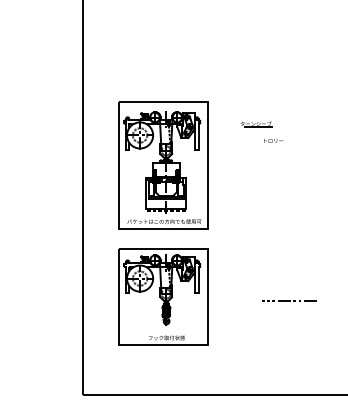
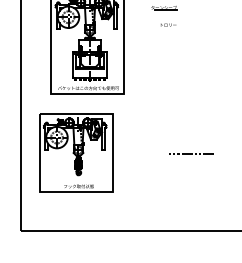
text: (273, 140) -> (168, 24), moved
part: (163, 296) -> (76, 152), moved

